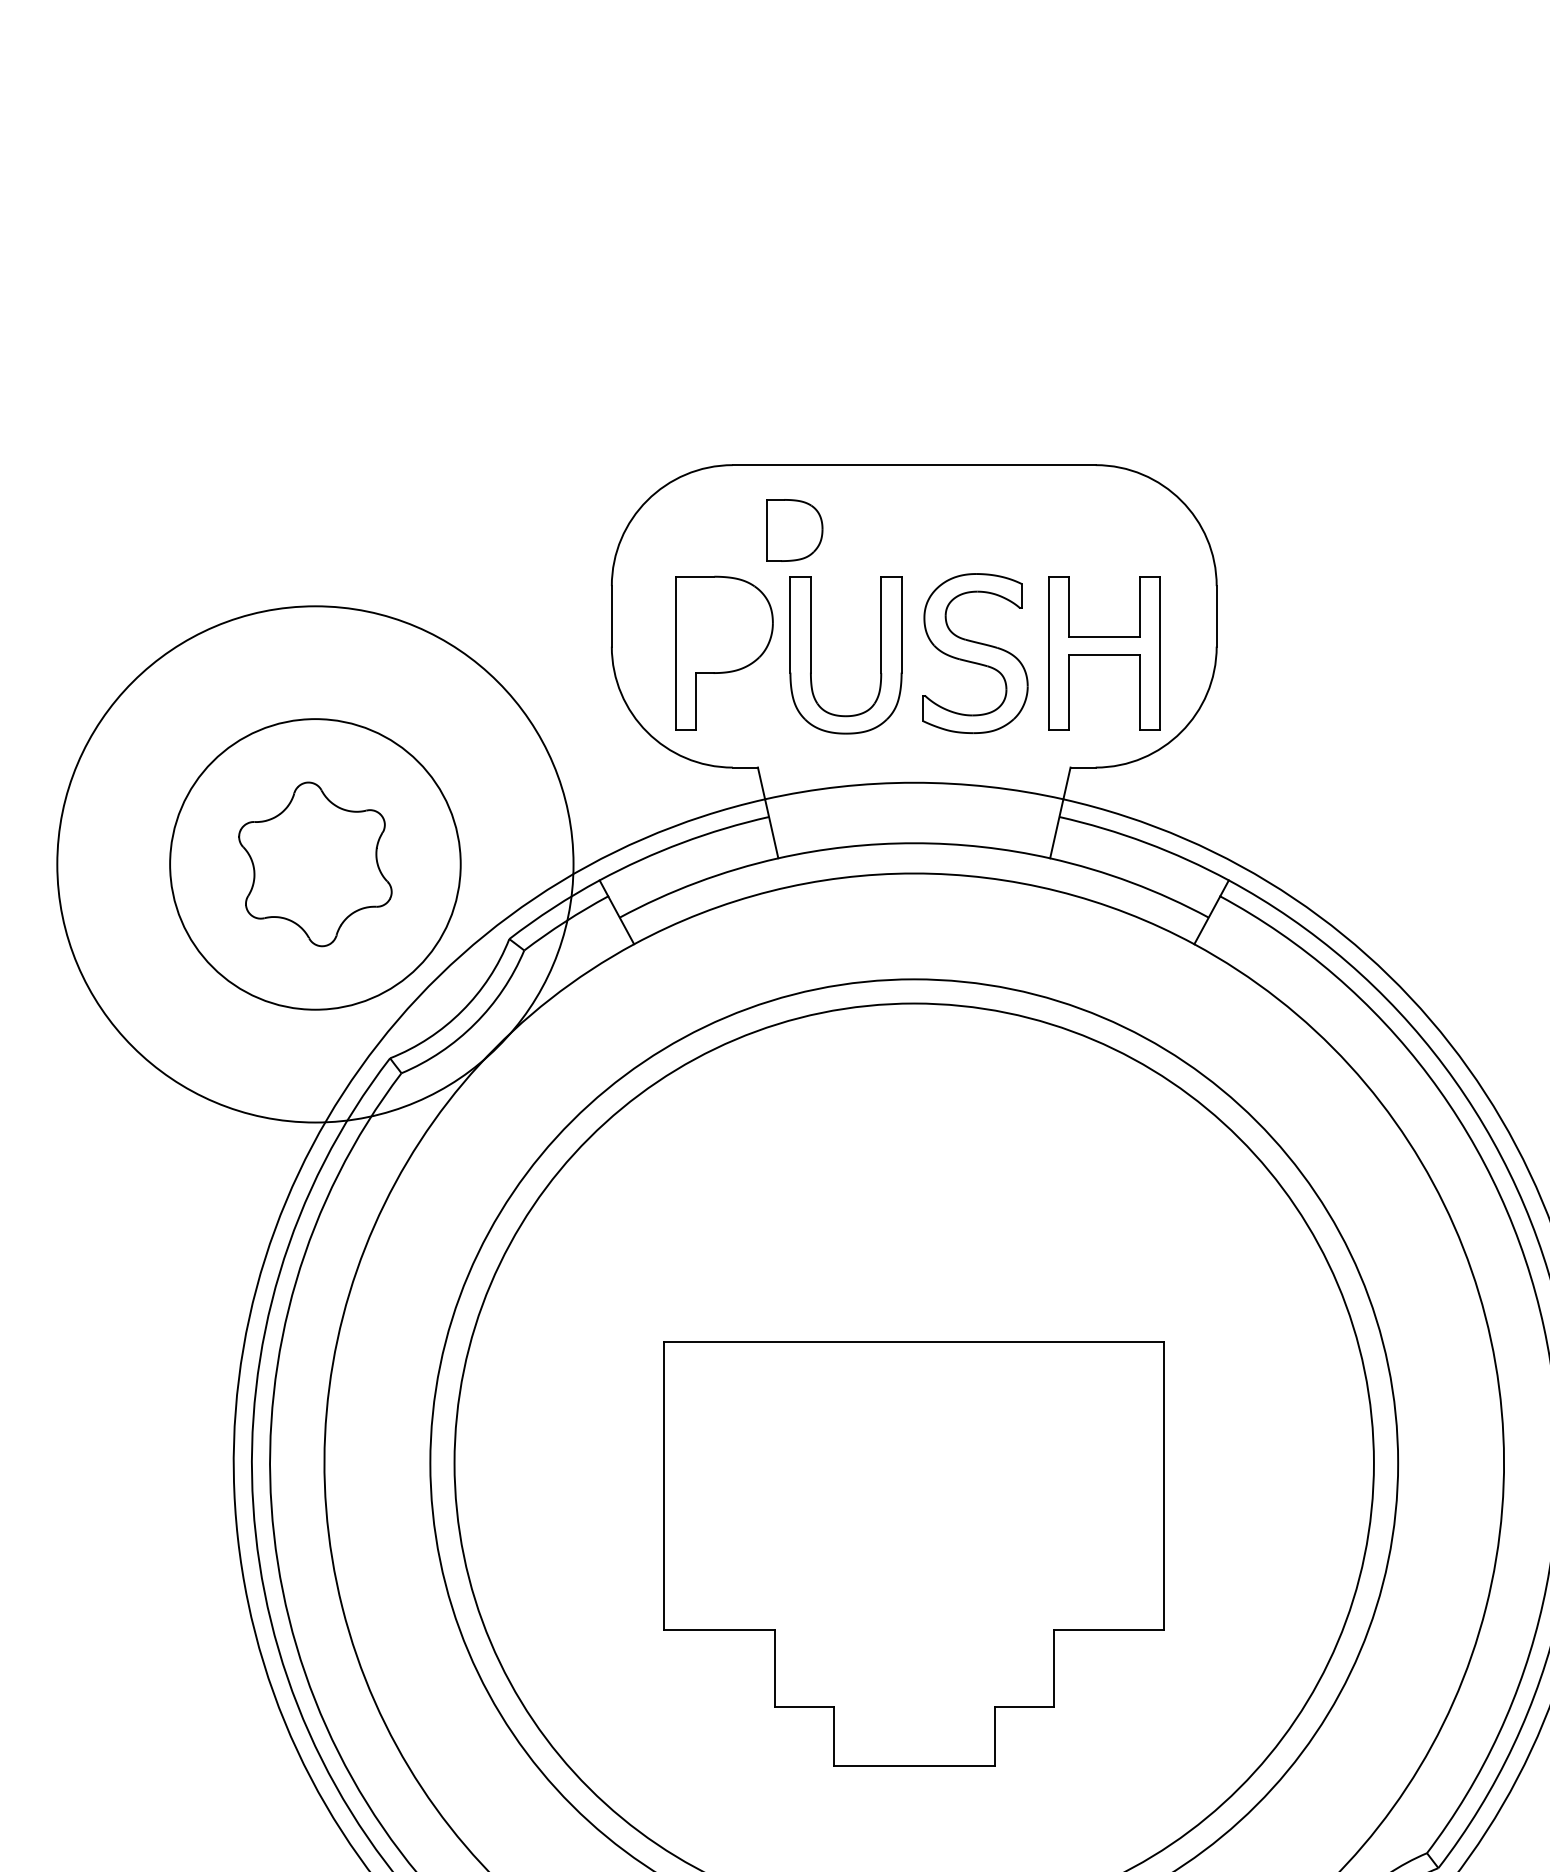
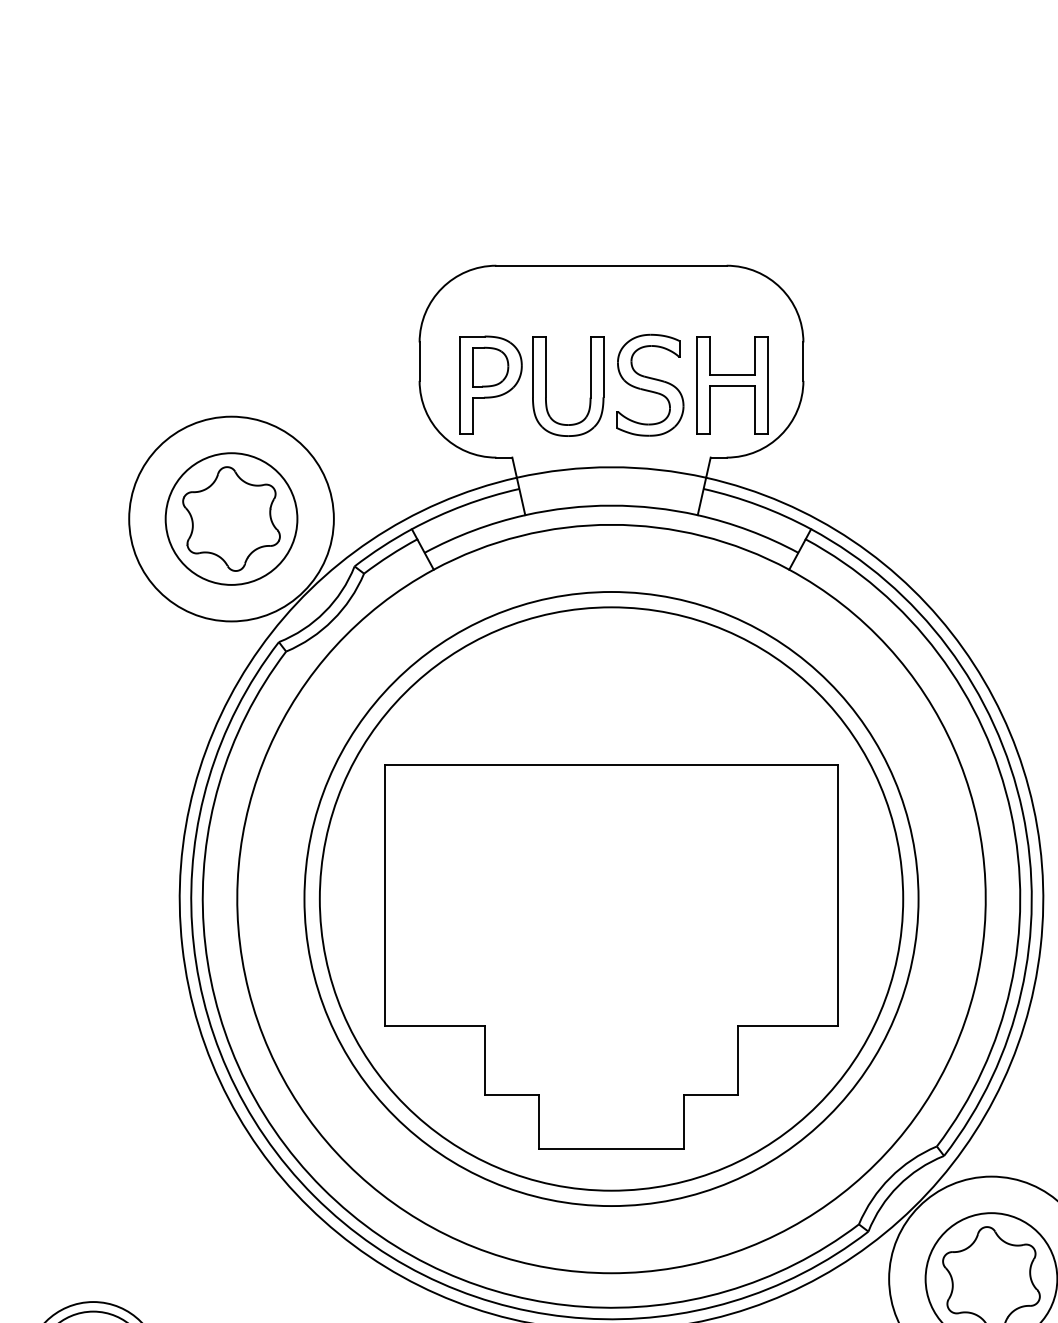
part: (794, 529) -> (490, 366), moved
circle: (315, 863) -> (231, 518), size x0.62
circle: (315, 863) -> (231, 518), size x0.71
part: (914, 1553) -> (611, 956), size x1.43

